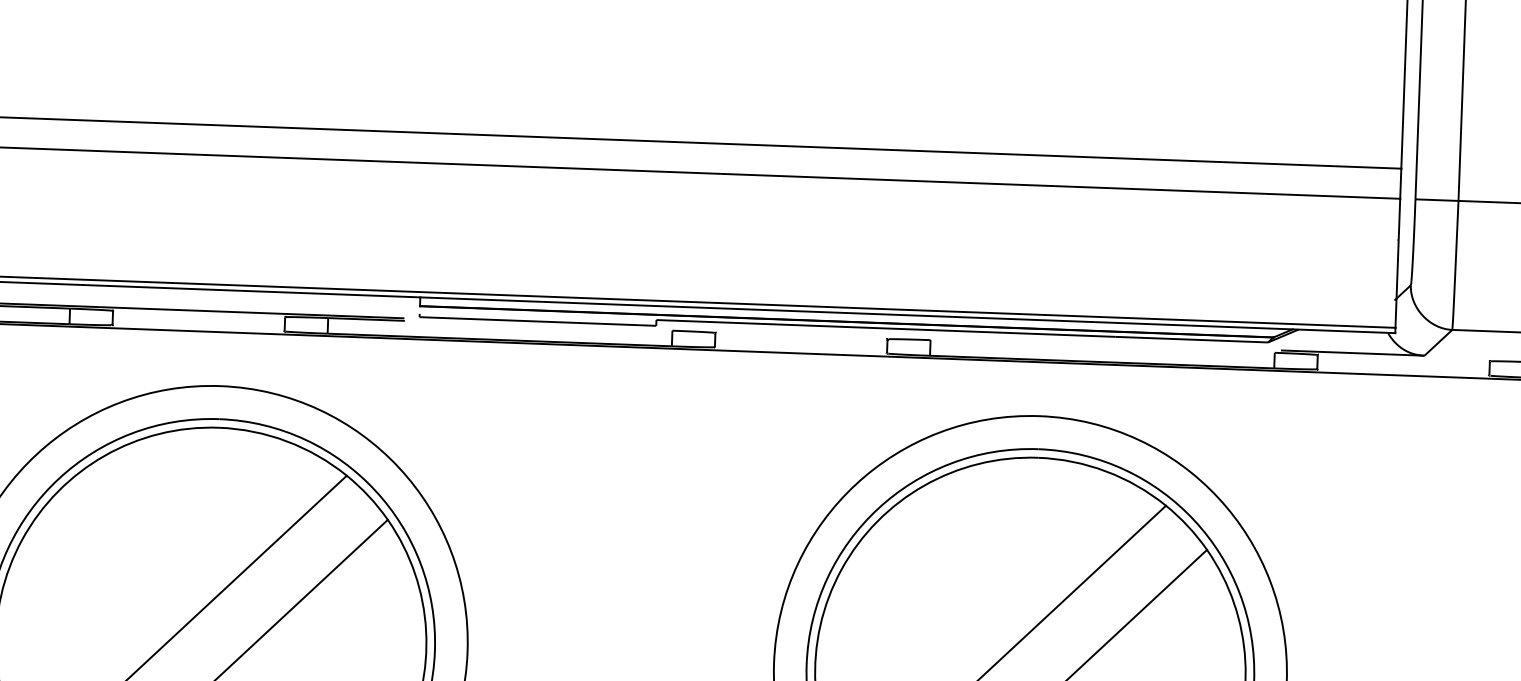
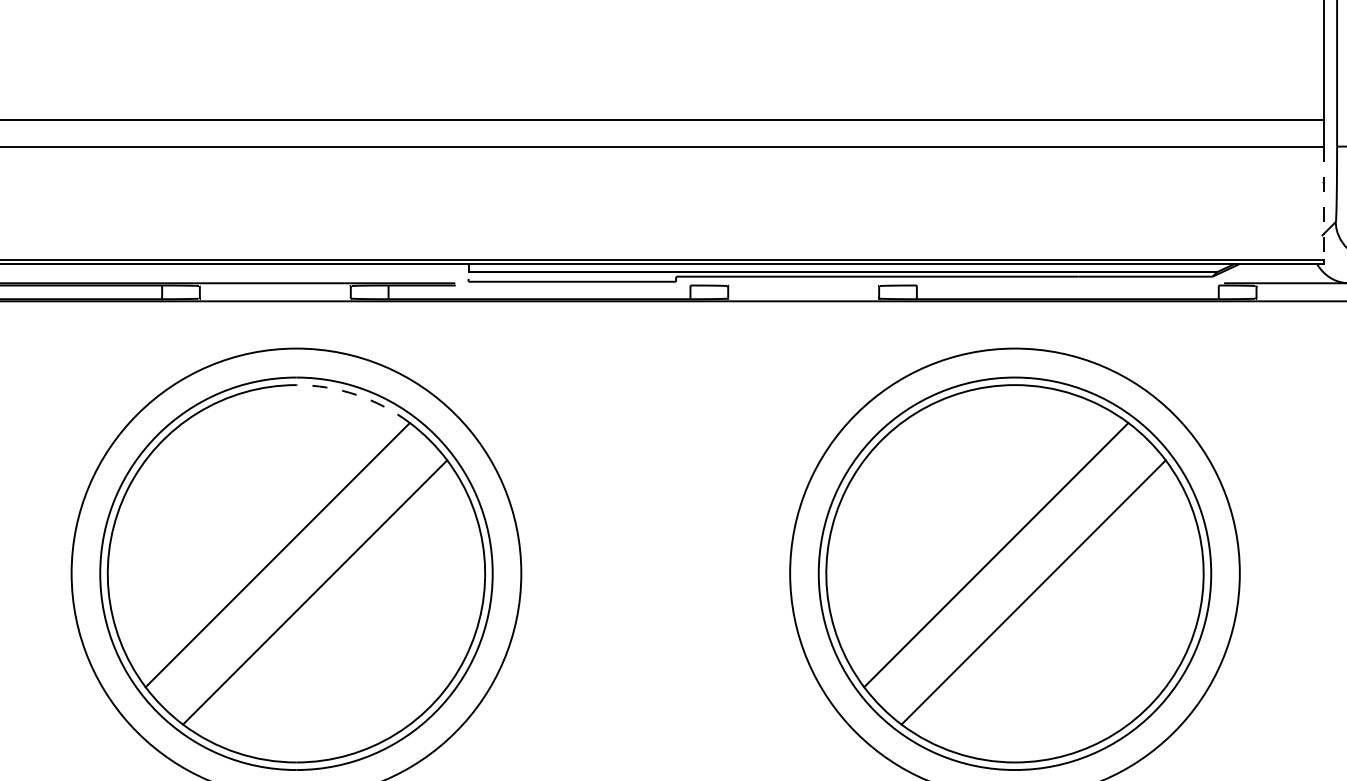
line: (1397, 263) -> (1323, 203), solid -> dashed
arc: (287, 440) -> (356, 394), solid -> dashed

